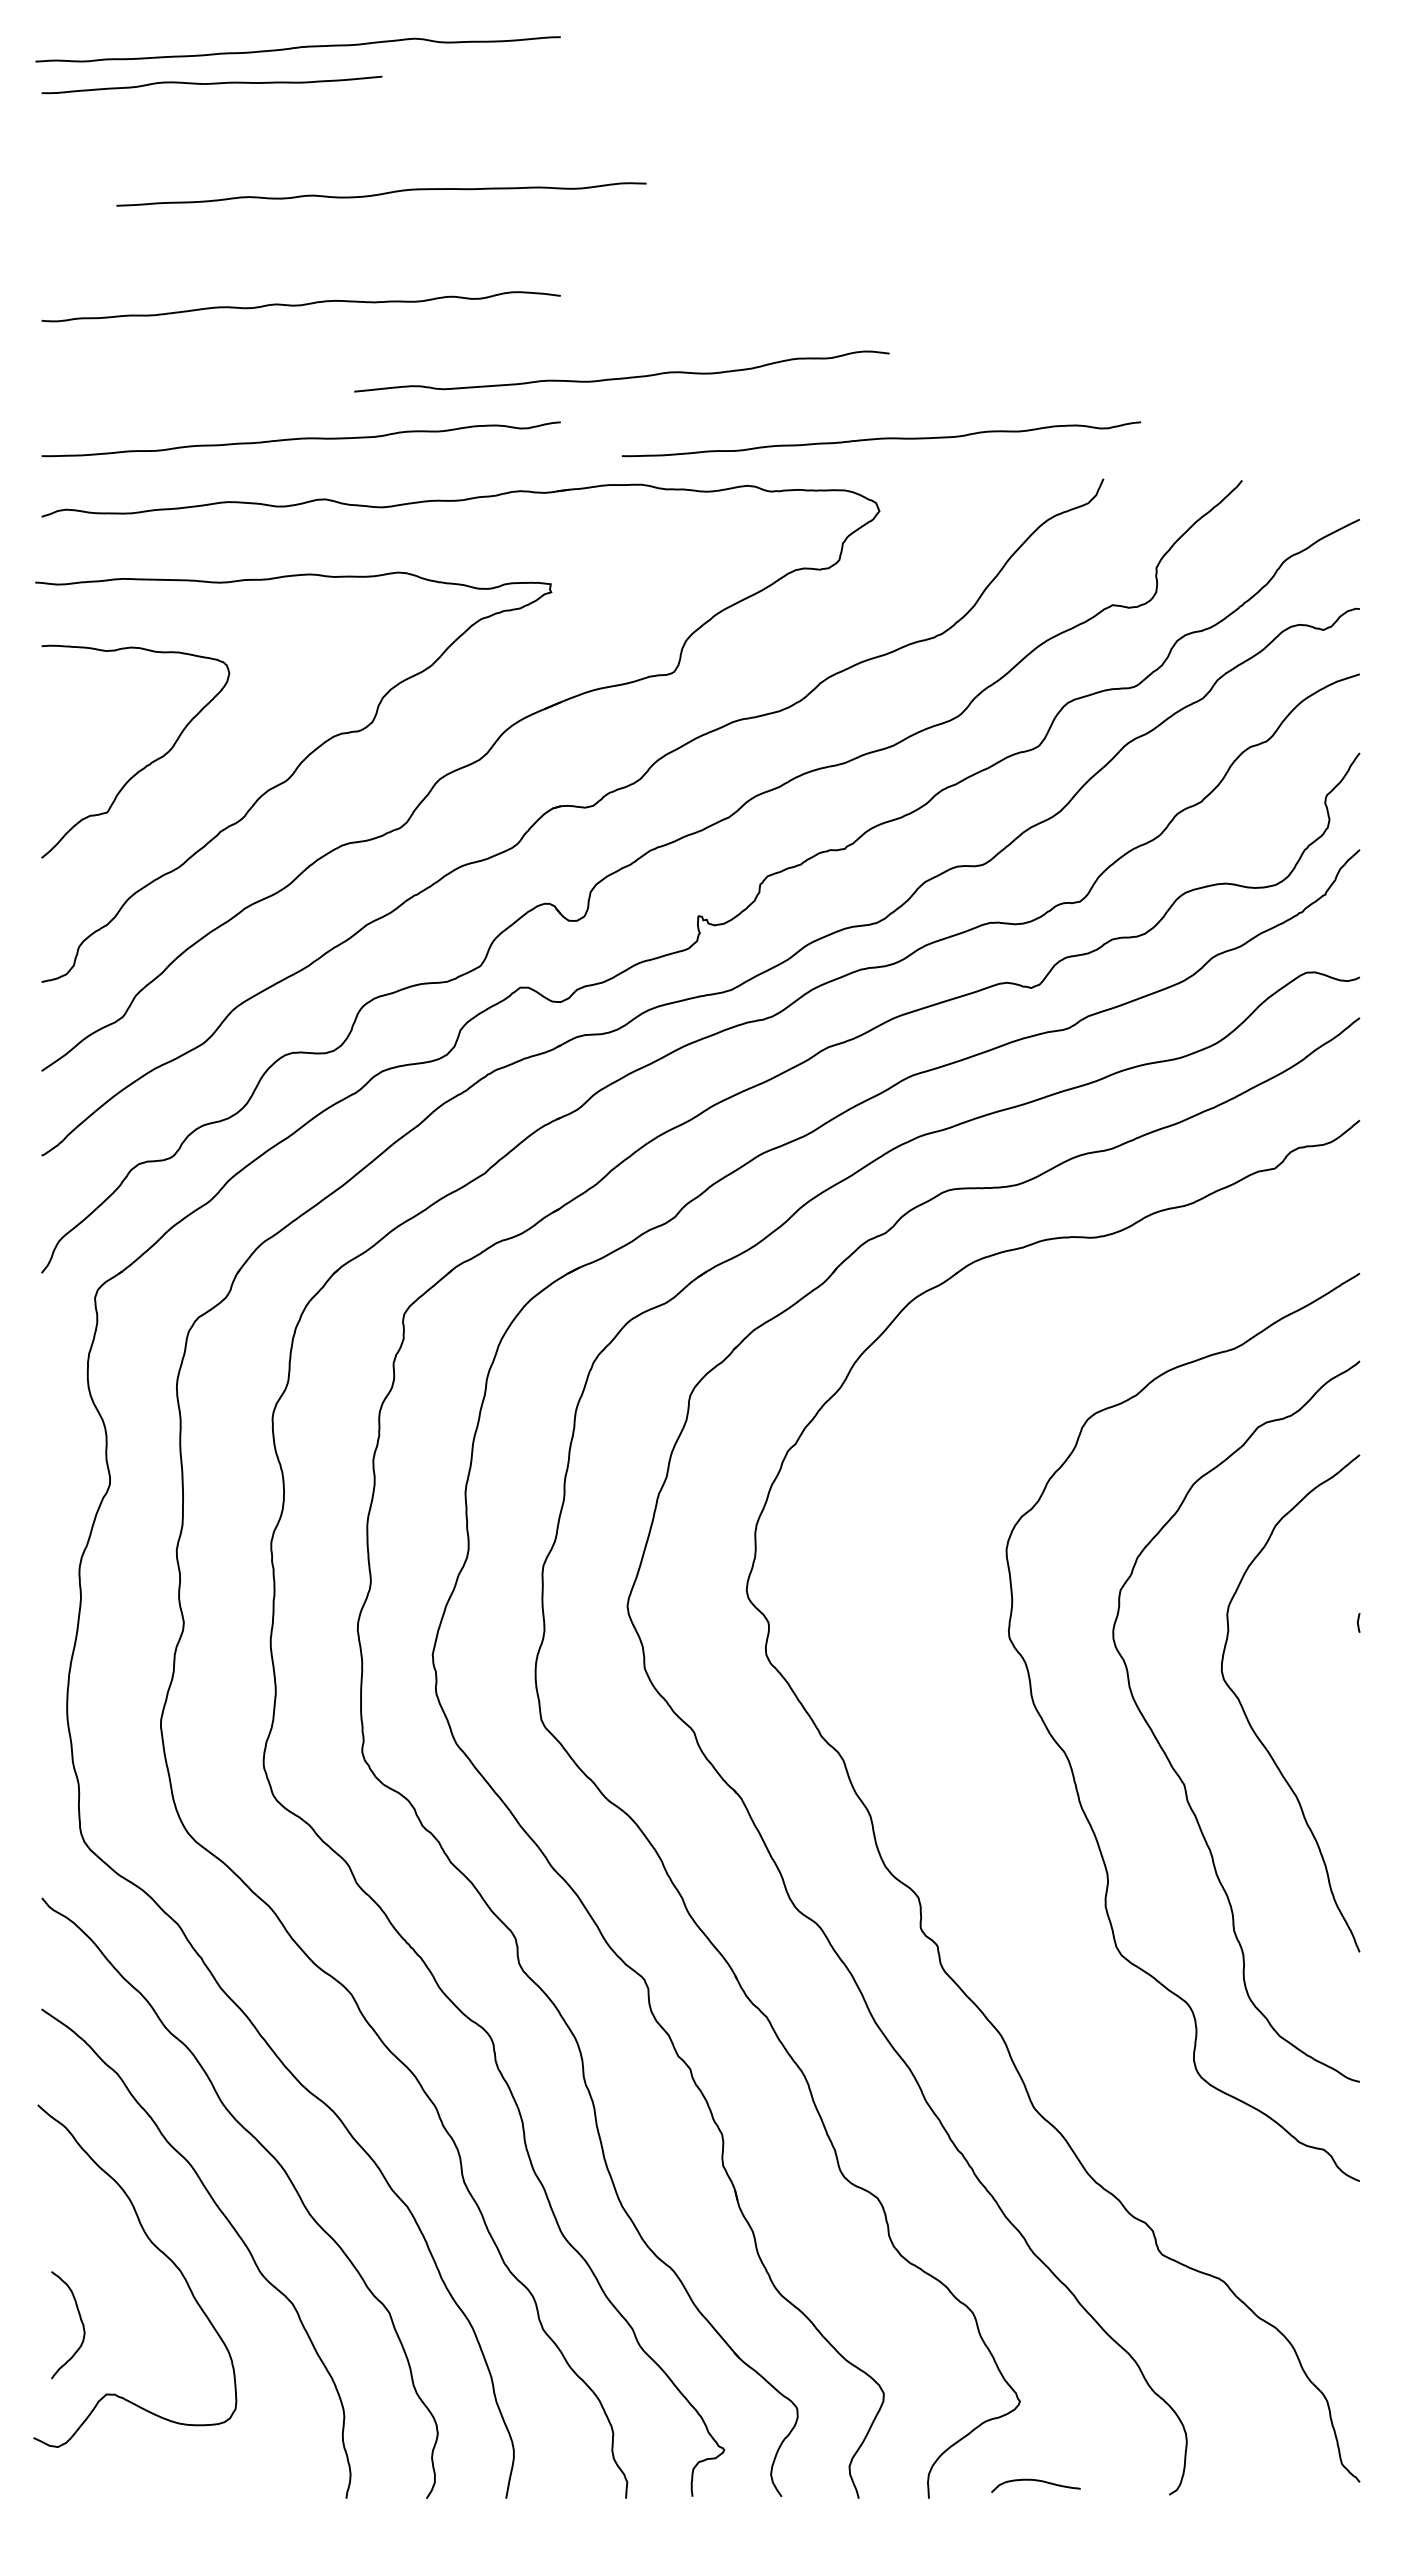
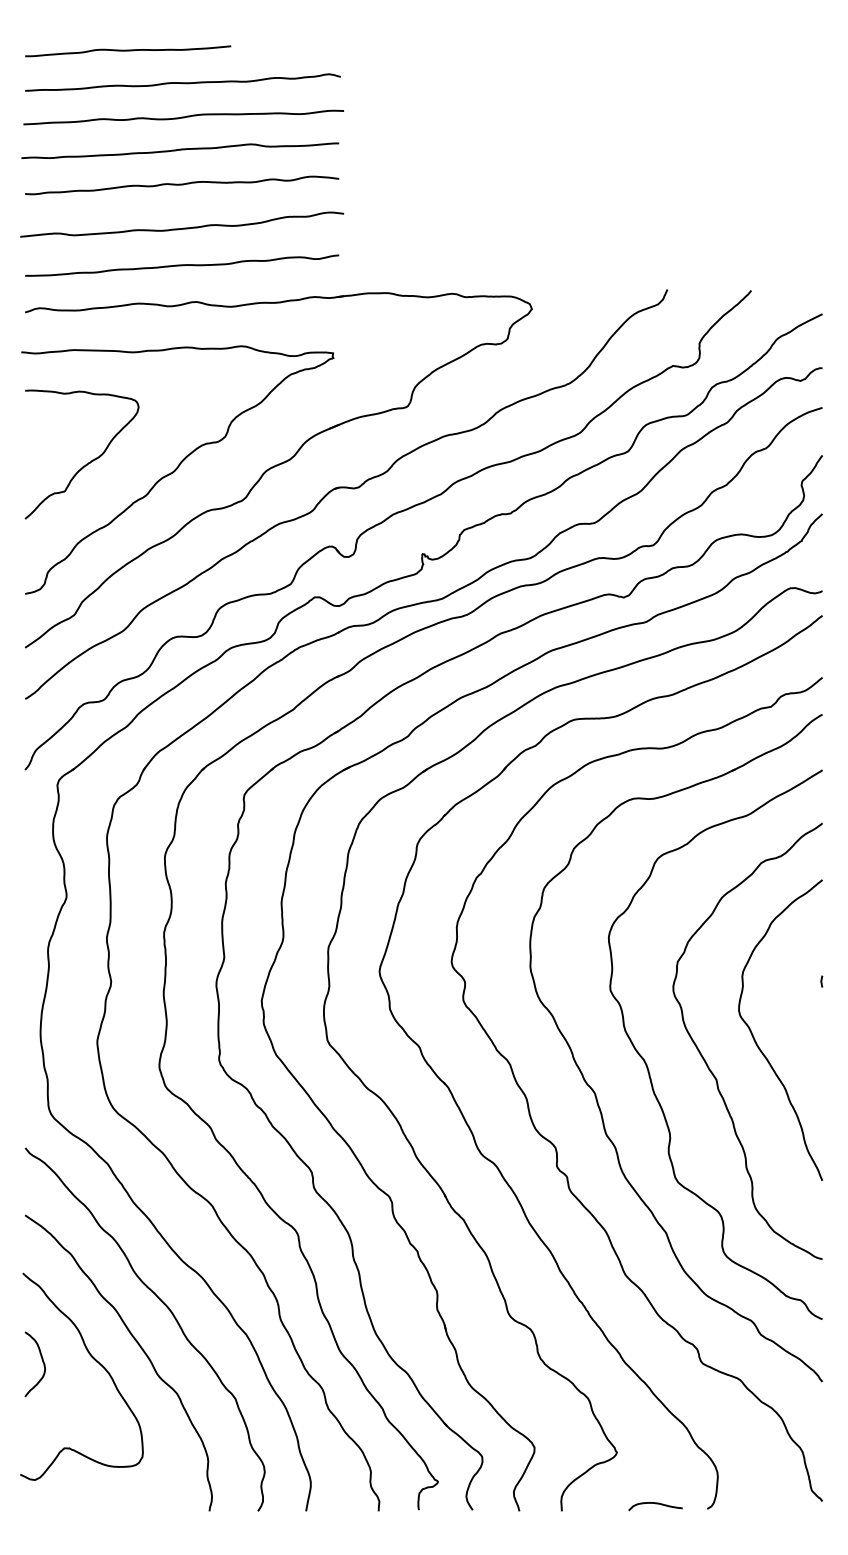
curve: (298, 48) -> (180, 150), moved
curve: (301, 136) -> (182, 82), added
curve: (381, 194) -> (183, 117), moved
curve: (624, 376) -> (183, 227), moved
curve: (882, 439) -> (533, 265), removed
part: (982, 1802) -> (594, 1090), added
curve: (80, 2322) -> (42, 1362), moved
curve: (1035, 2482) -> (655, 1504), moved

